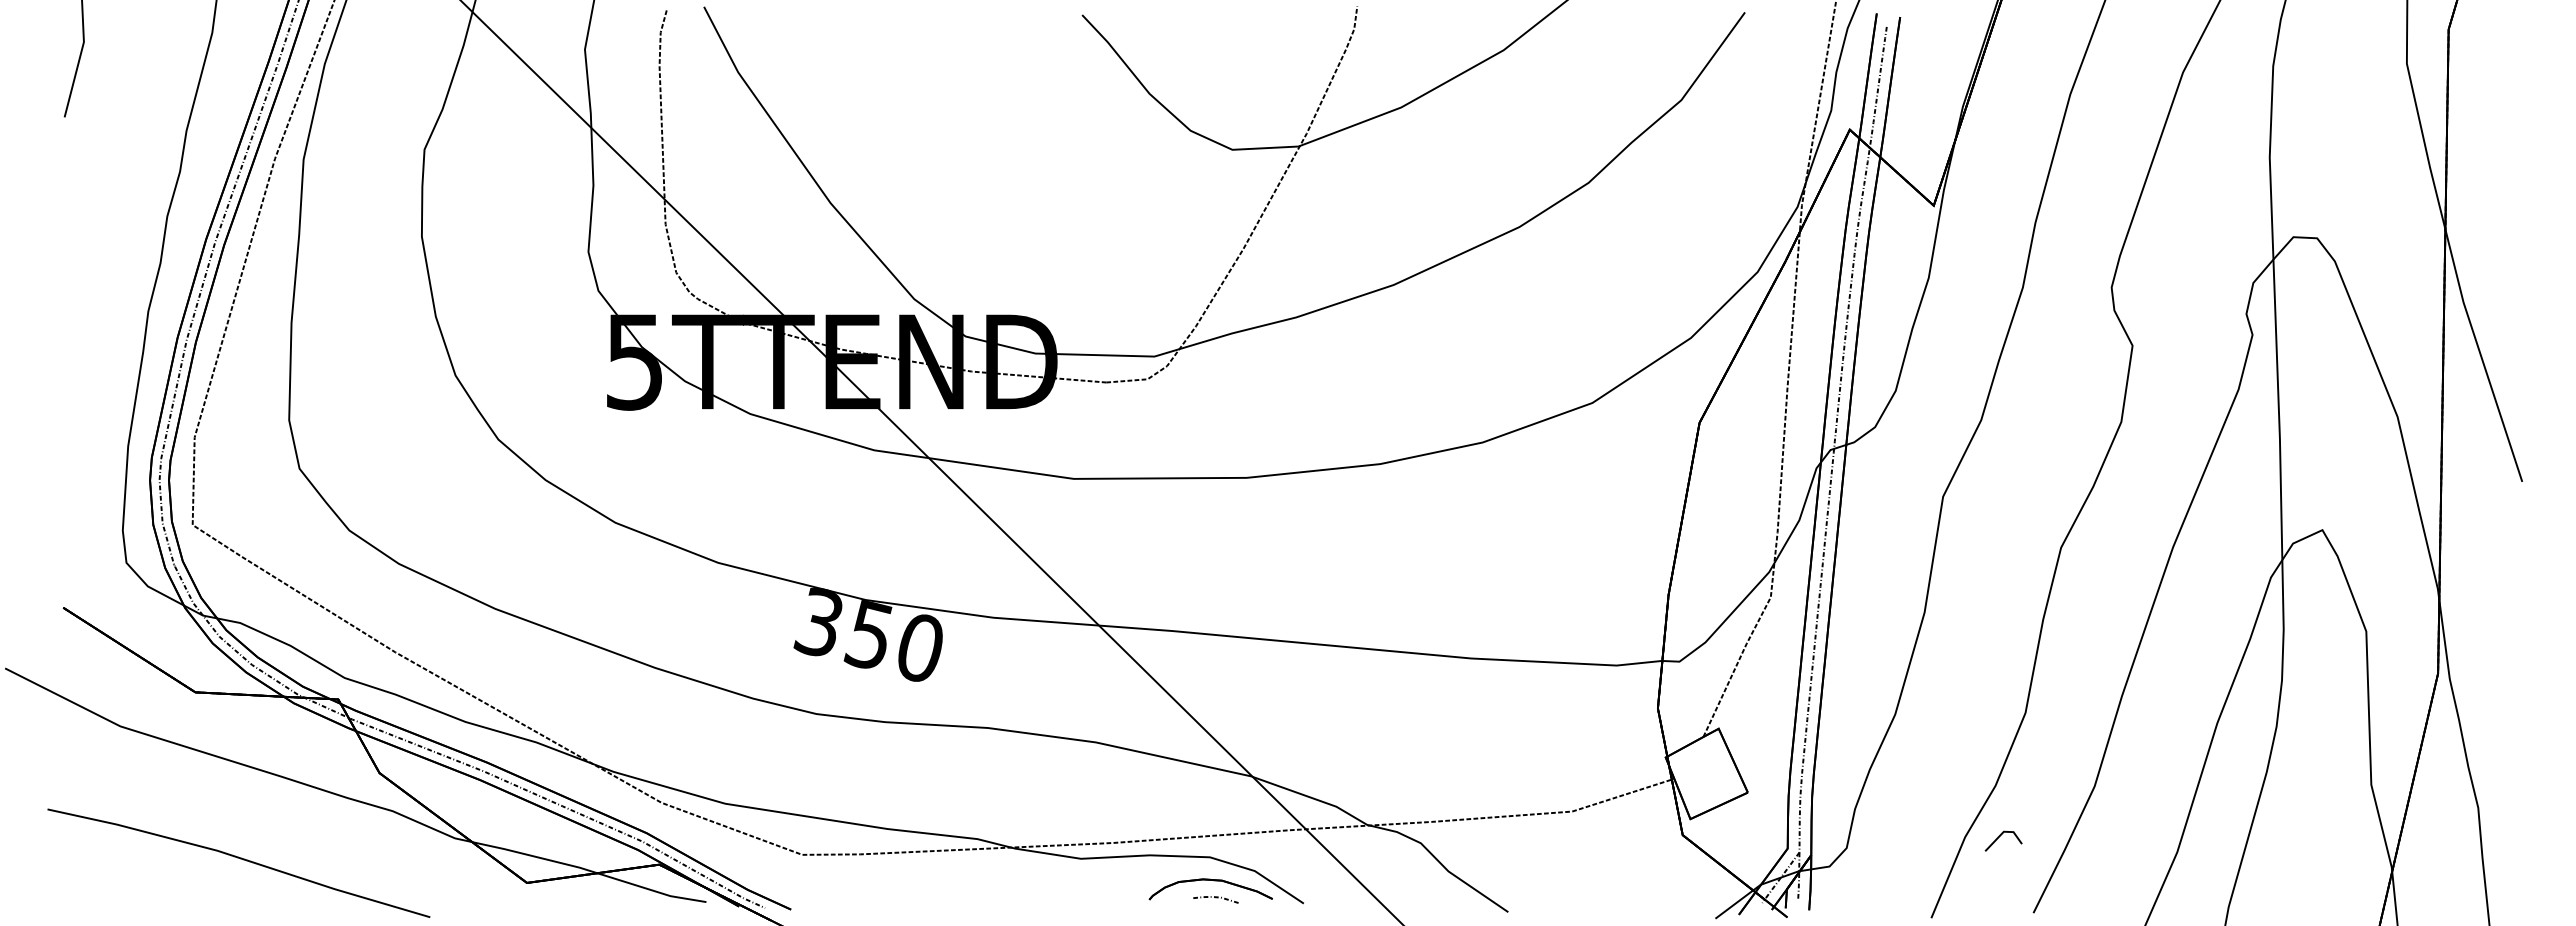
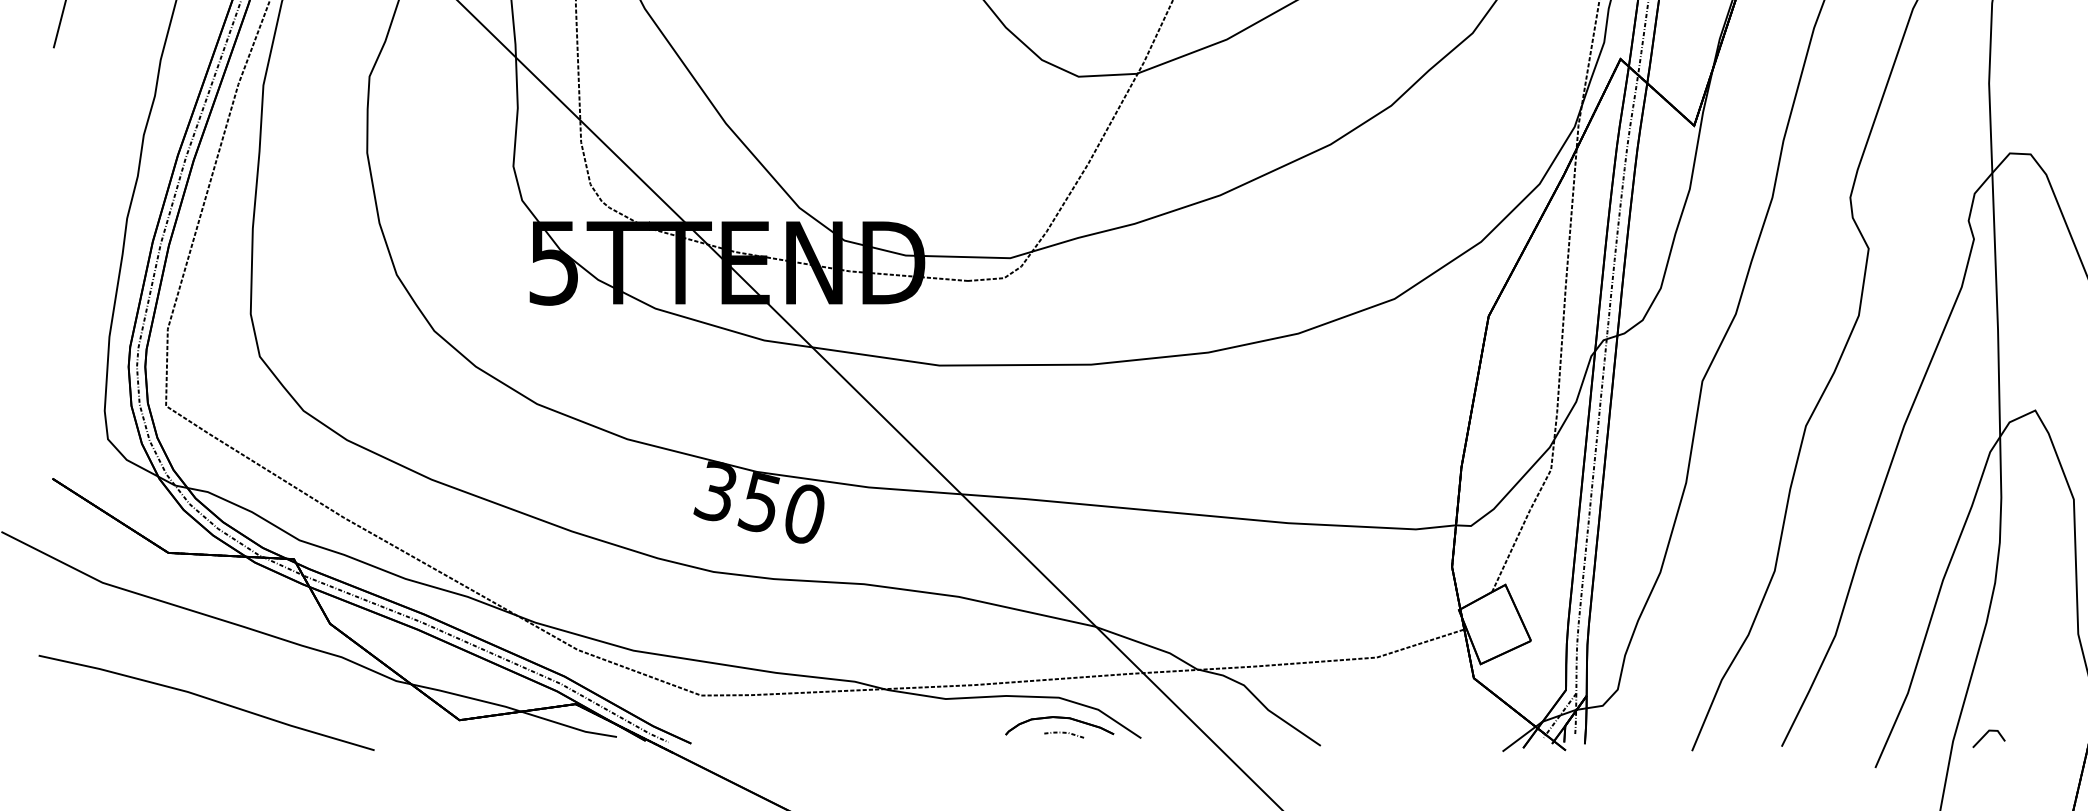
part: (2003, 840) -> (1988, 738), moved

